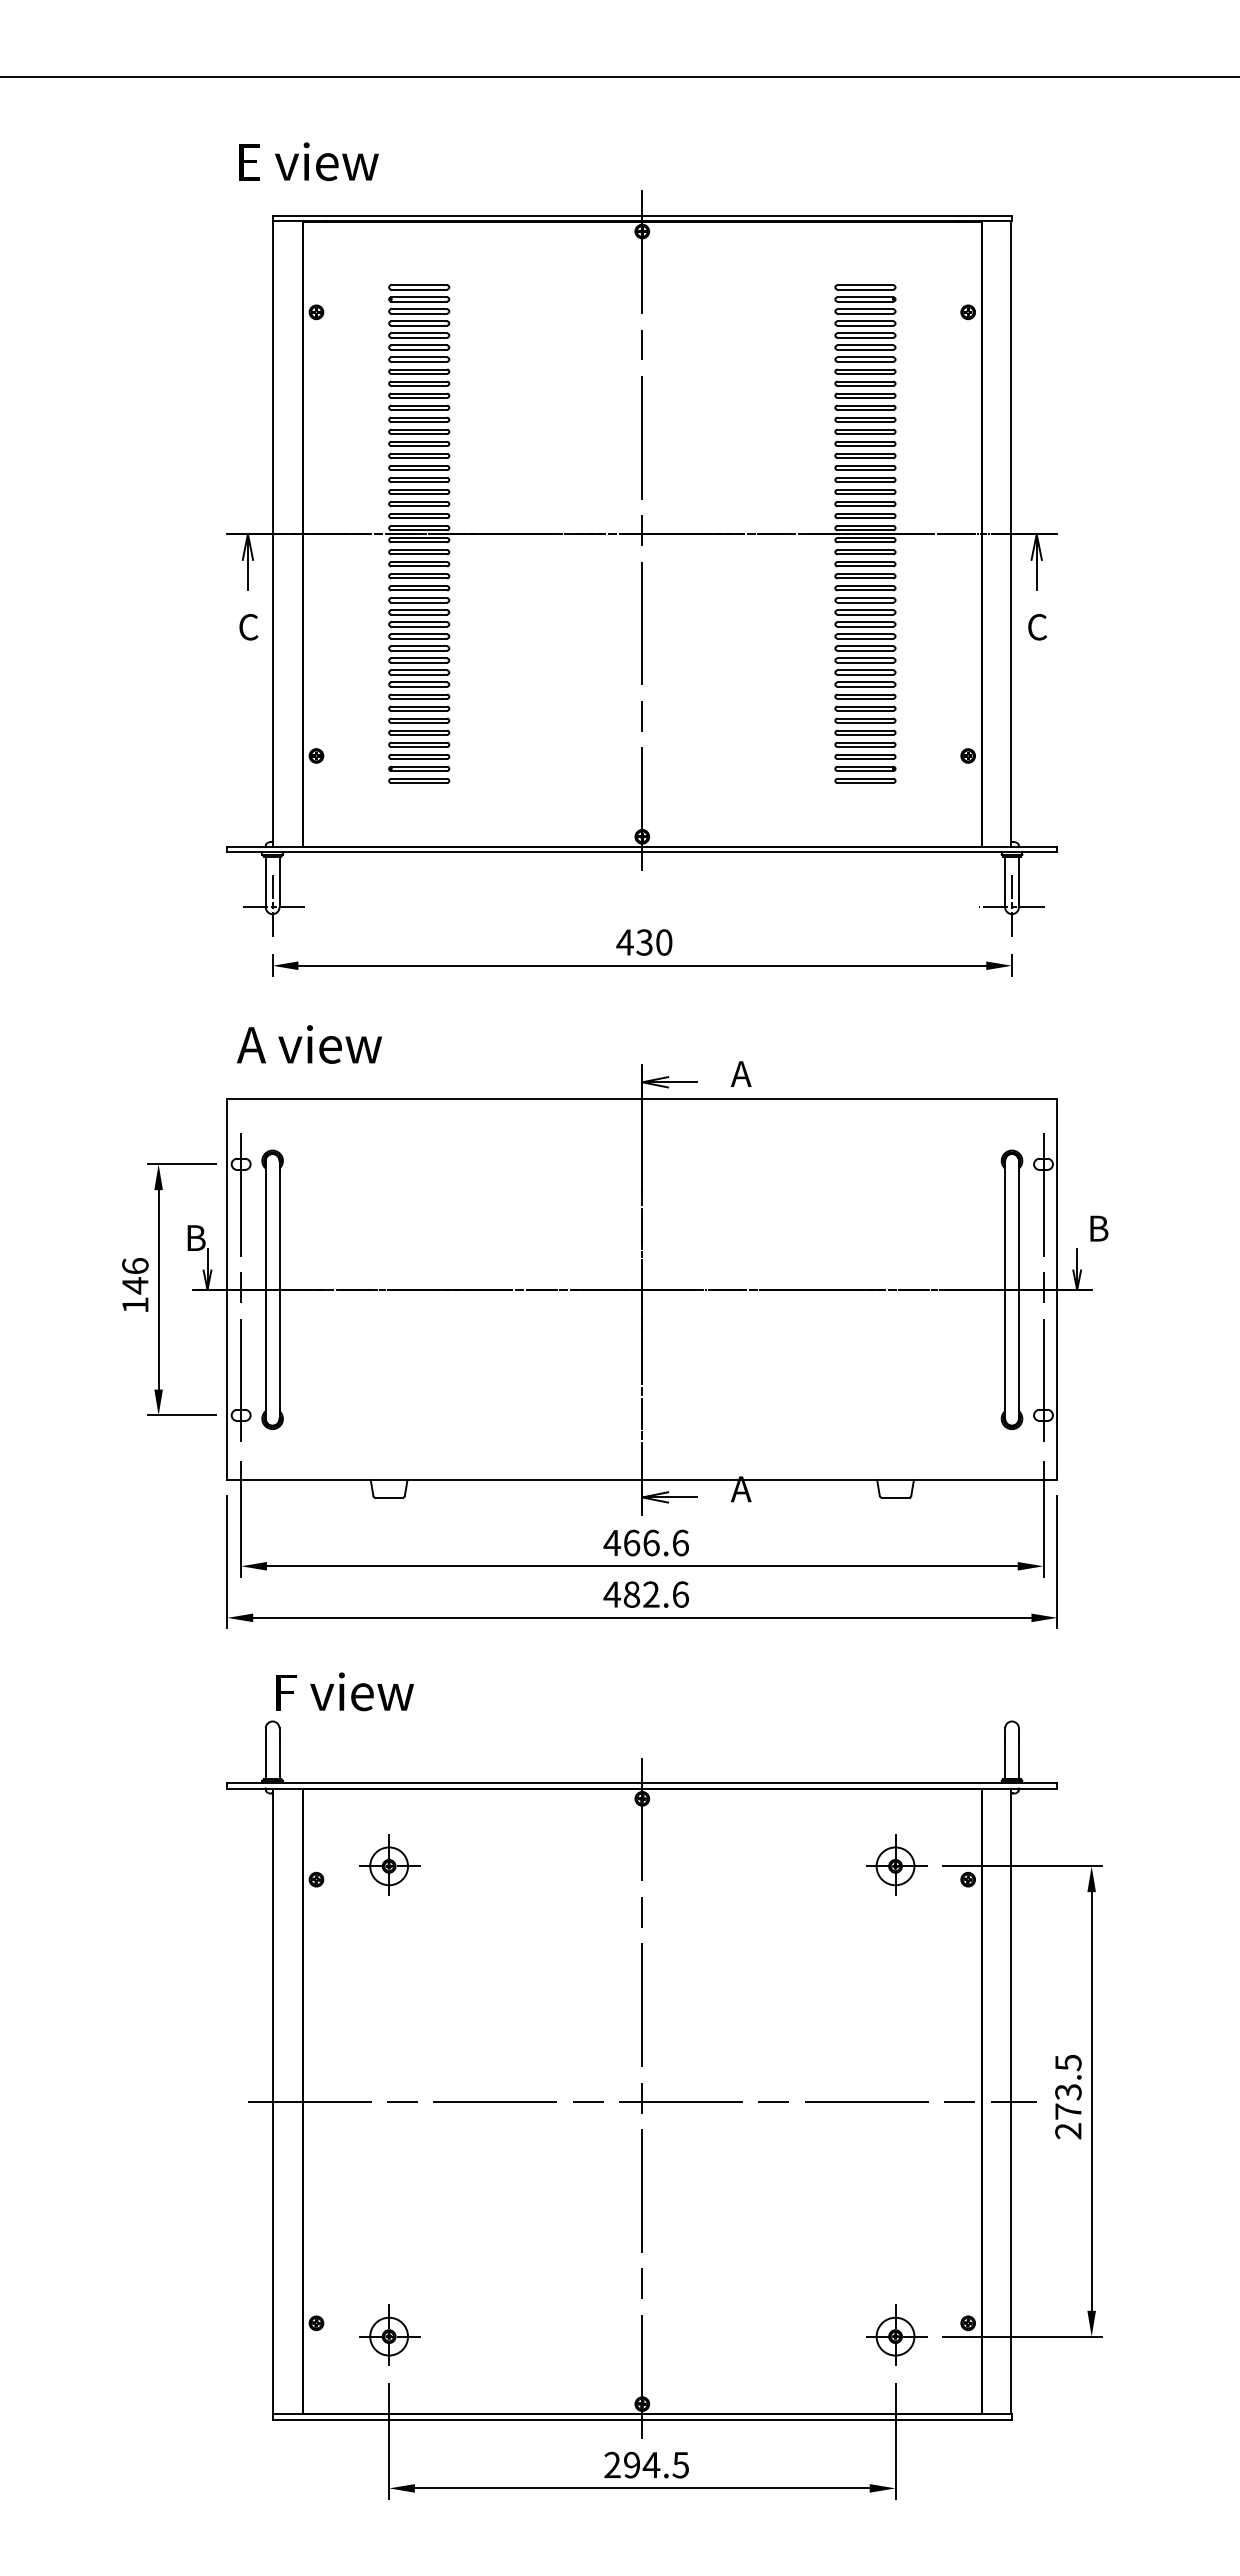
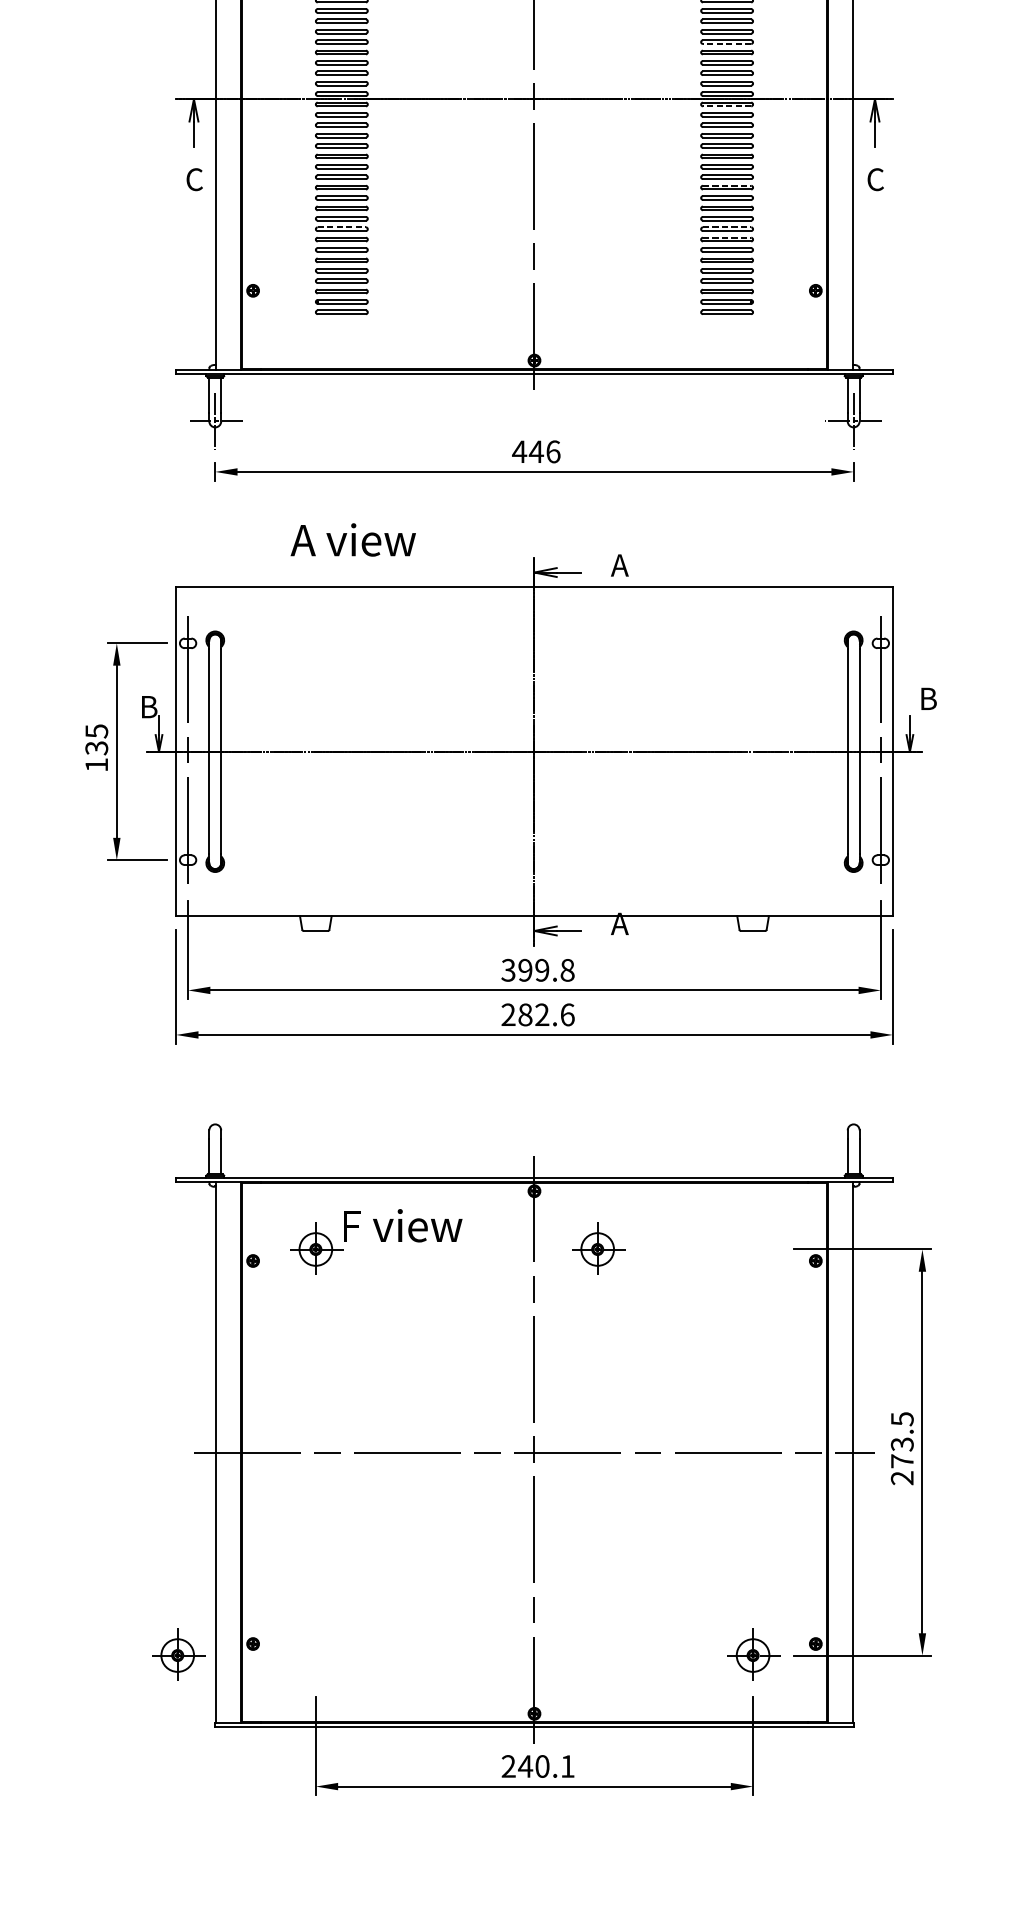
line: (865, 470) -> (727, 44), solid -> dashed
line: (865, 542) -> (727, 106), solid -> dashed
line: (865, 634) -> (727, 185), solid -> dashed
line: (419, 682) -> (342, 227), solid -> dashed
line: (865, 682) -> (727, 227), solid -> dashed
line: (865, 694) -> (727, 237), solid -> dashed
text: (653, 942) -> (544, 451), 430 -> 446
text: (309, 1044) -> (353, 539), moved
text: (135, 1276) -> (96, 740), 146 -> 135
text: (645, 1542) -> (537, 969), 466.6 -> 399.8
text: (612, 1594) -> (508, 1014), 482.6 -> 282.6
text: (344, 1691) -> (402, 1225), moved
part: (896, 1864) -> (598, 1247), moved
part: (389, 2334) -> (178, 1653), moved
text: (655, 2464) -> (545, 1765), 294.5 -> 240.1

